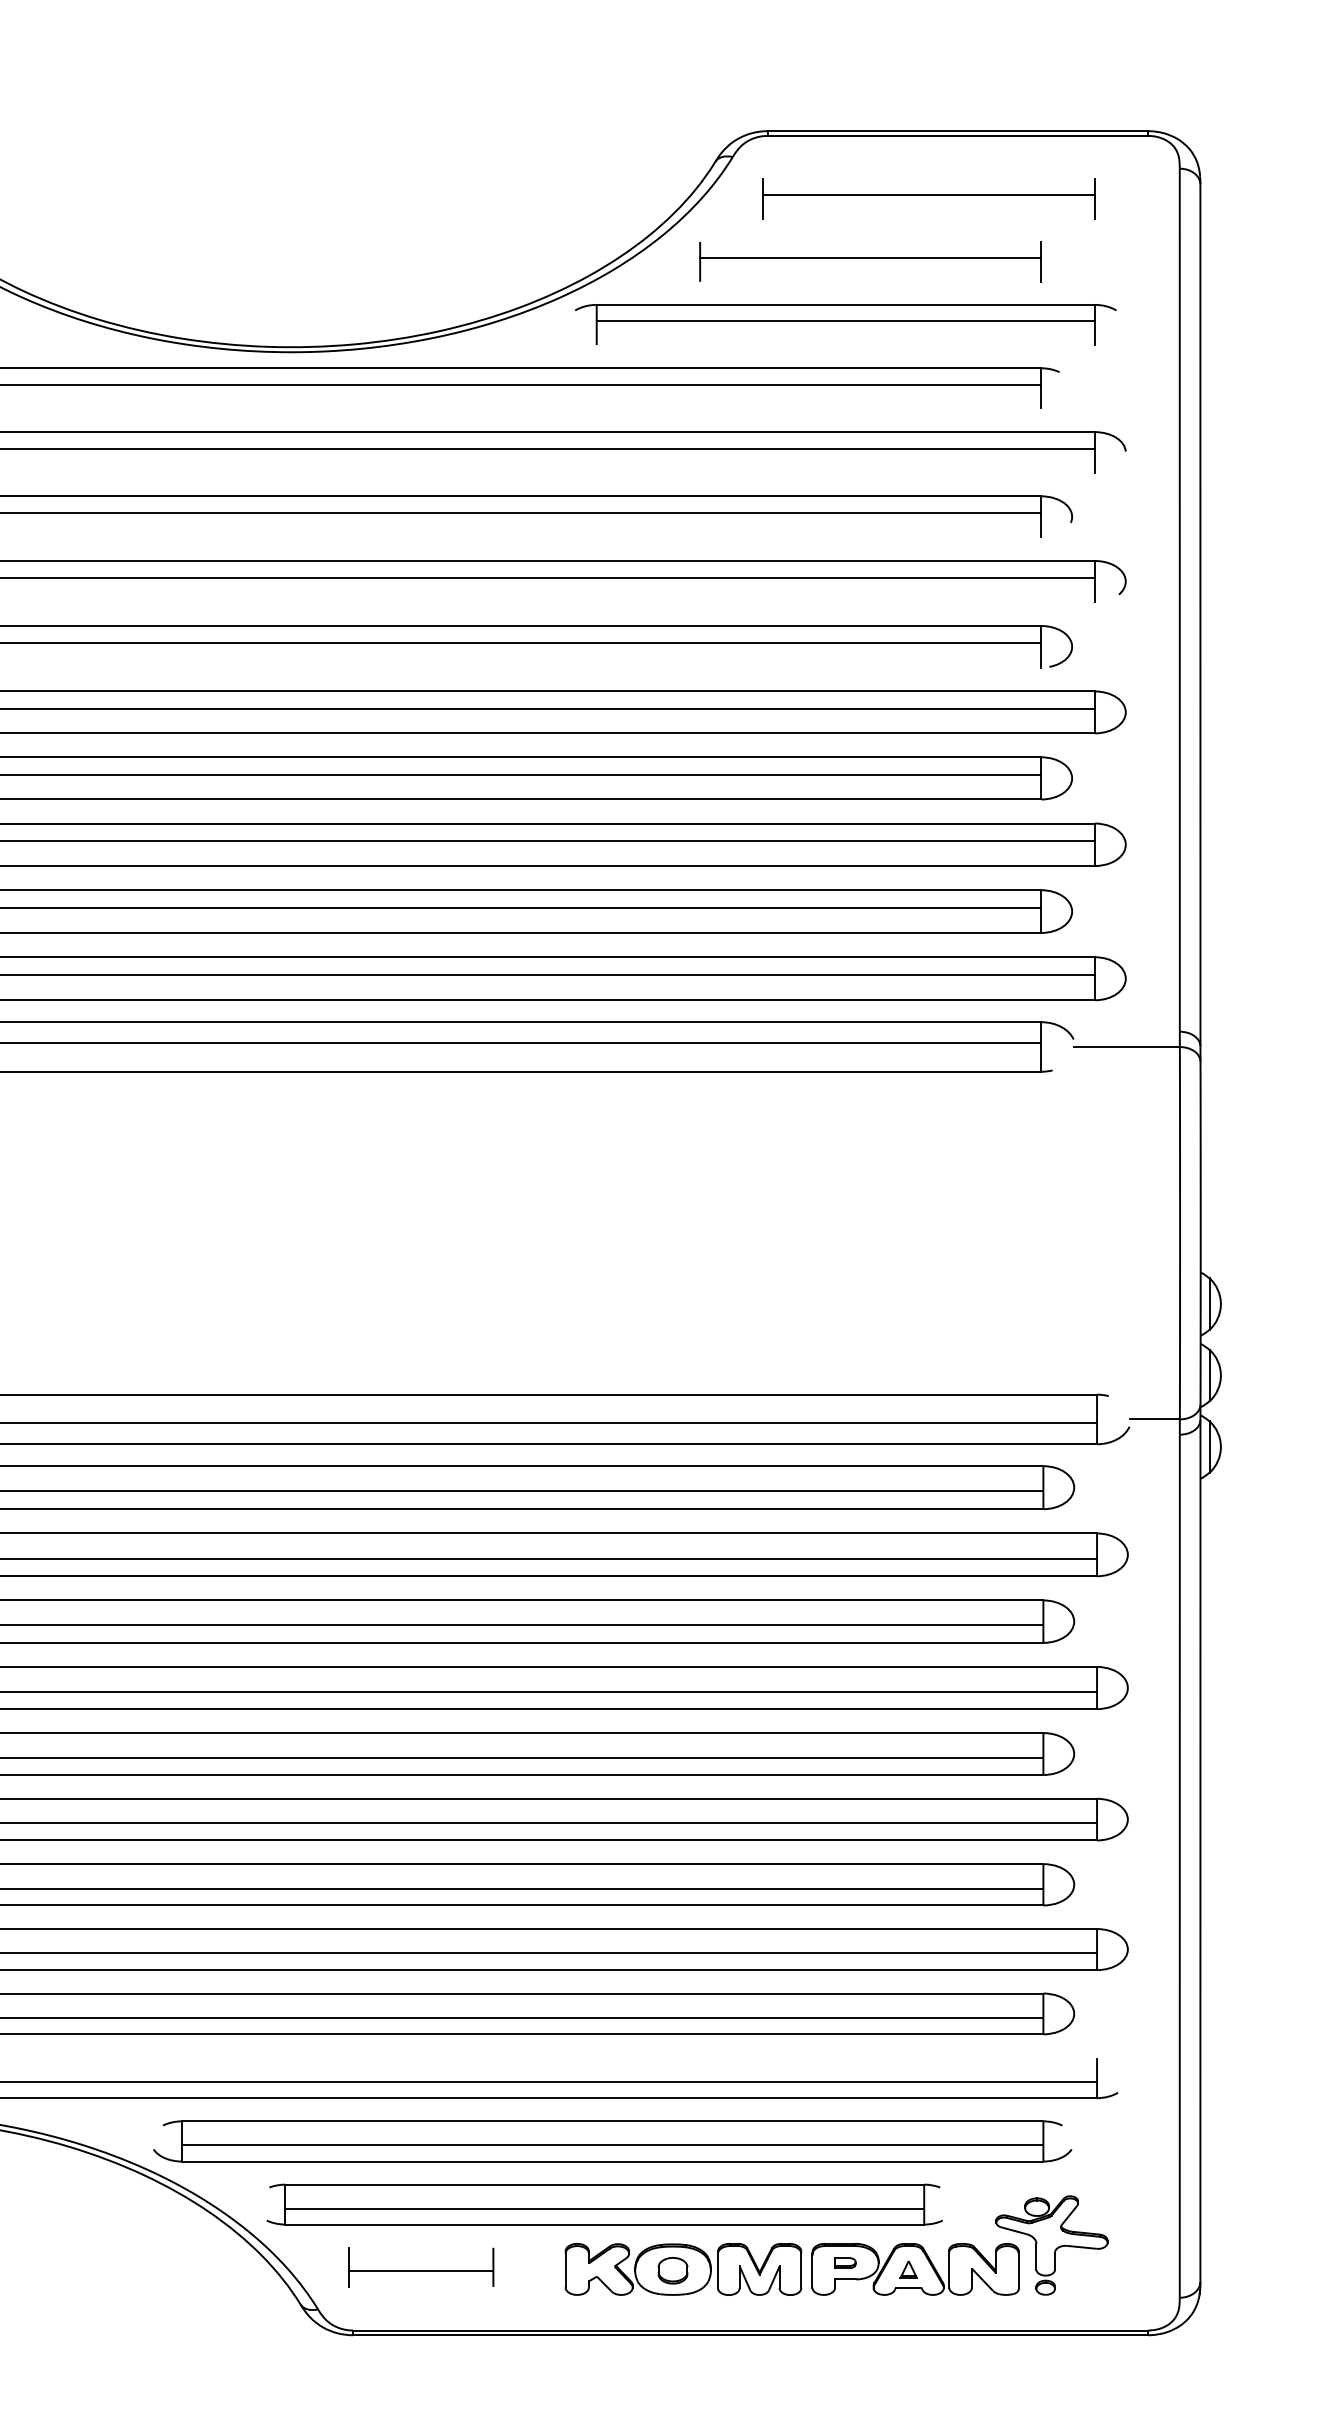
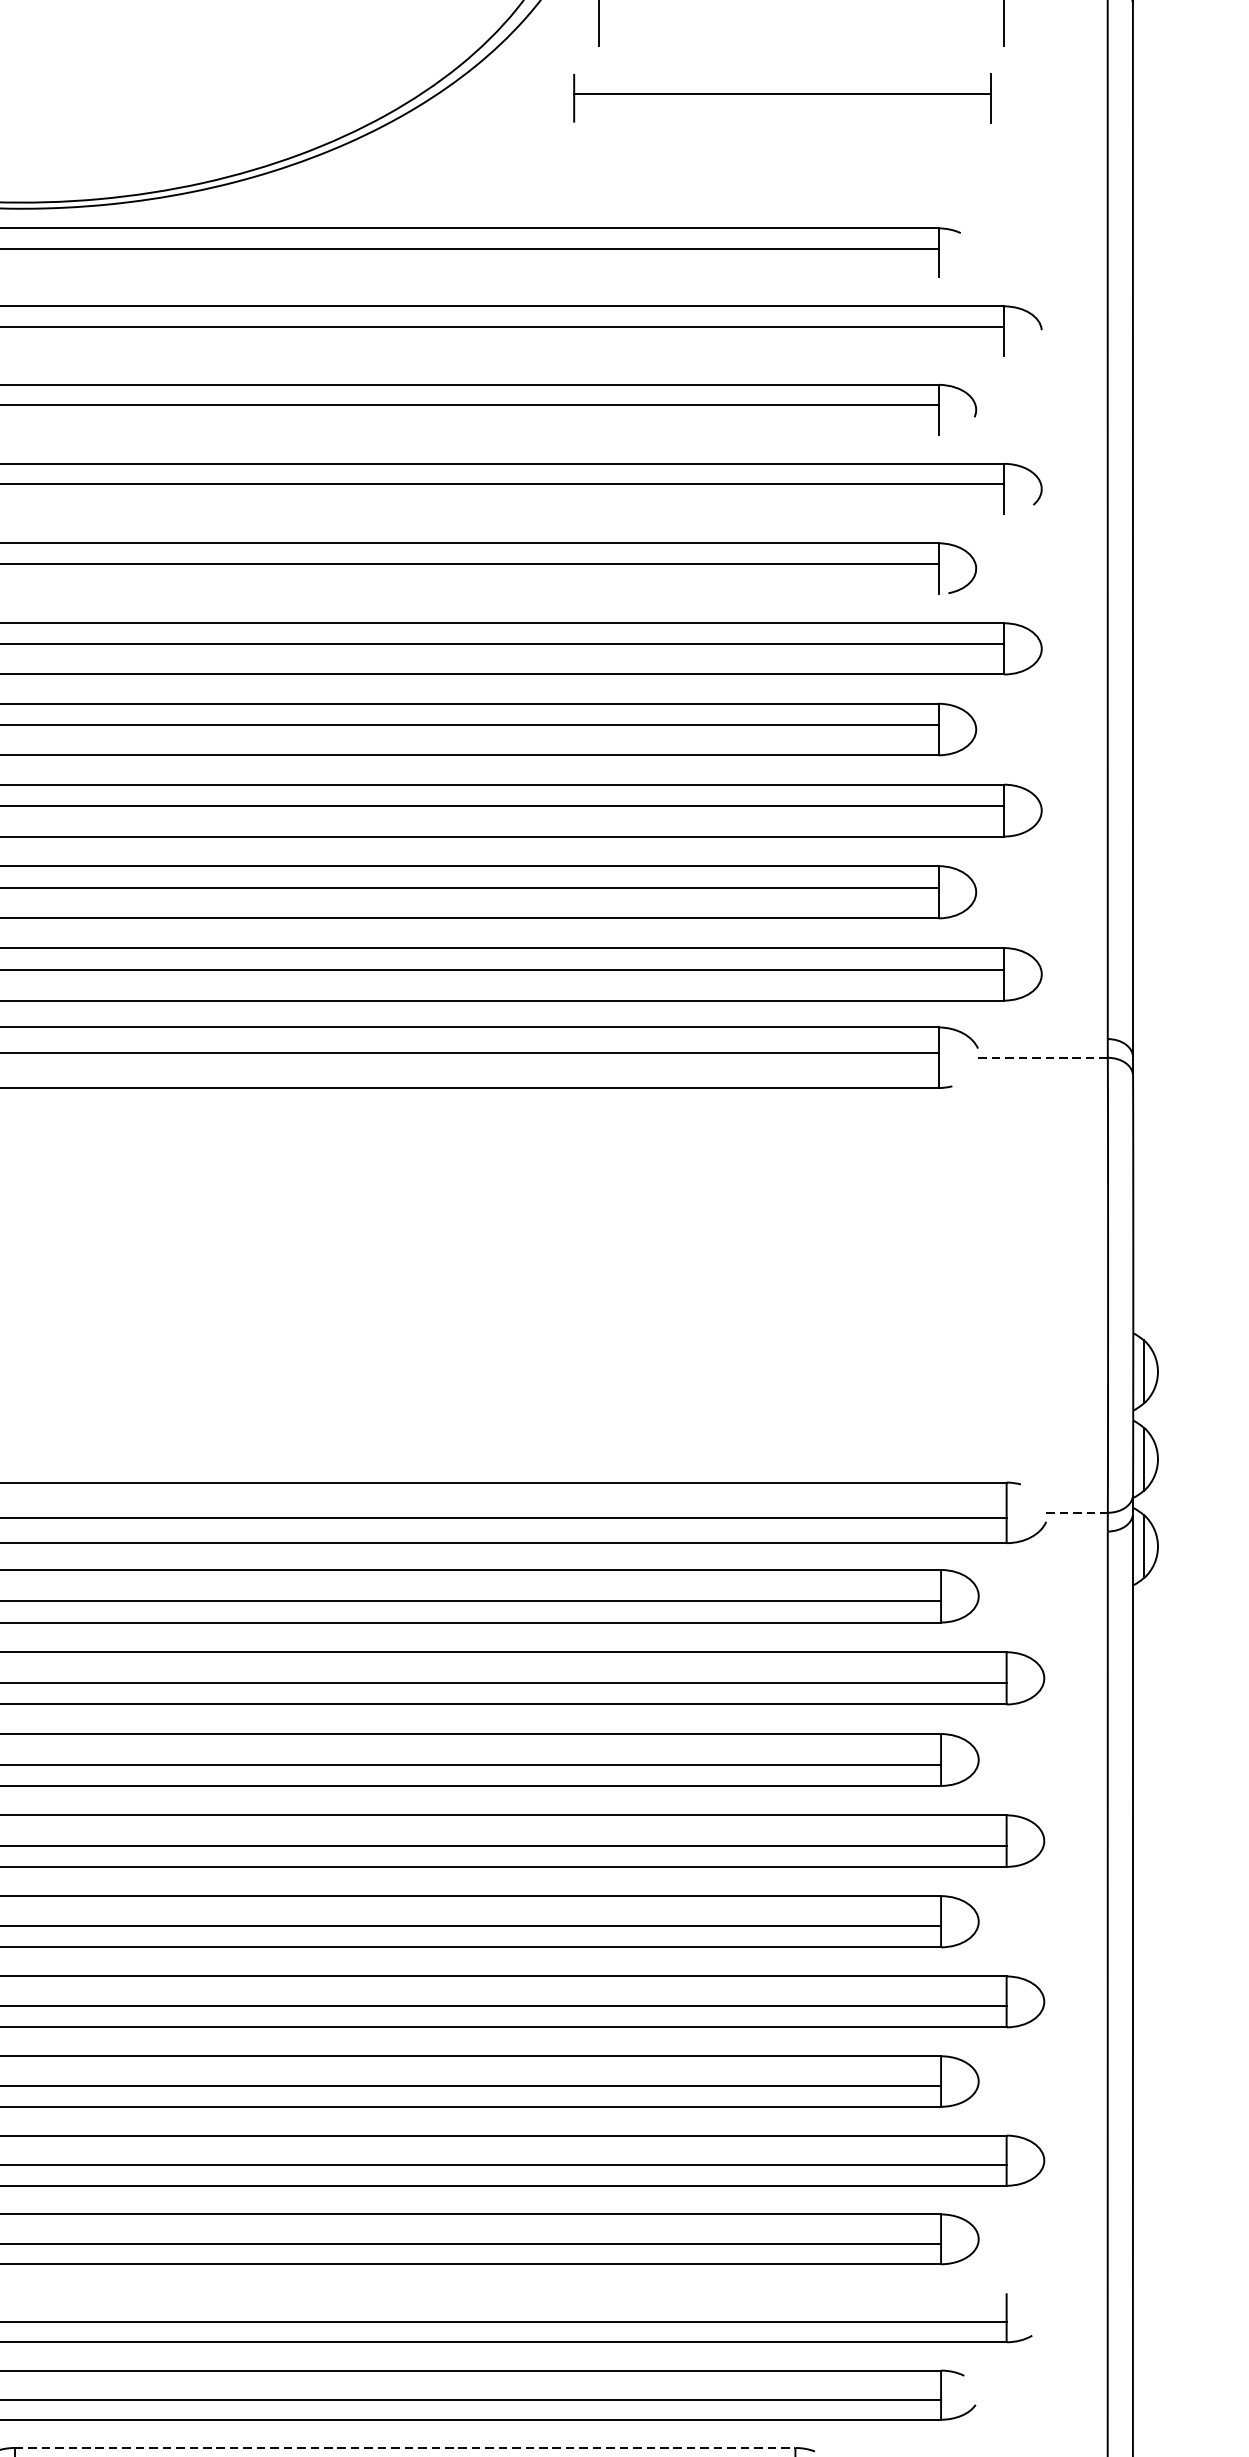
line: (928, 195) -> (800, 17), removed
part: (870, 261) -> (782, 97), moved
part: (845, 324) -> (699, 174), removed
line: (1126, 1047) -> (1042, 1058), solid -> dashed
line: (1155, 1419) -> (1078, 1512), solid -> dashed
line: (605, 2184) -> (405, 2447), solid -> dashed

